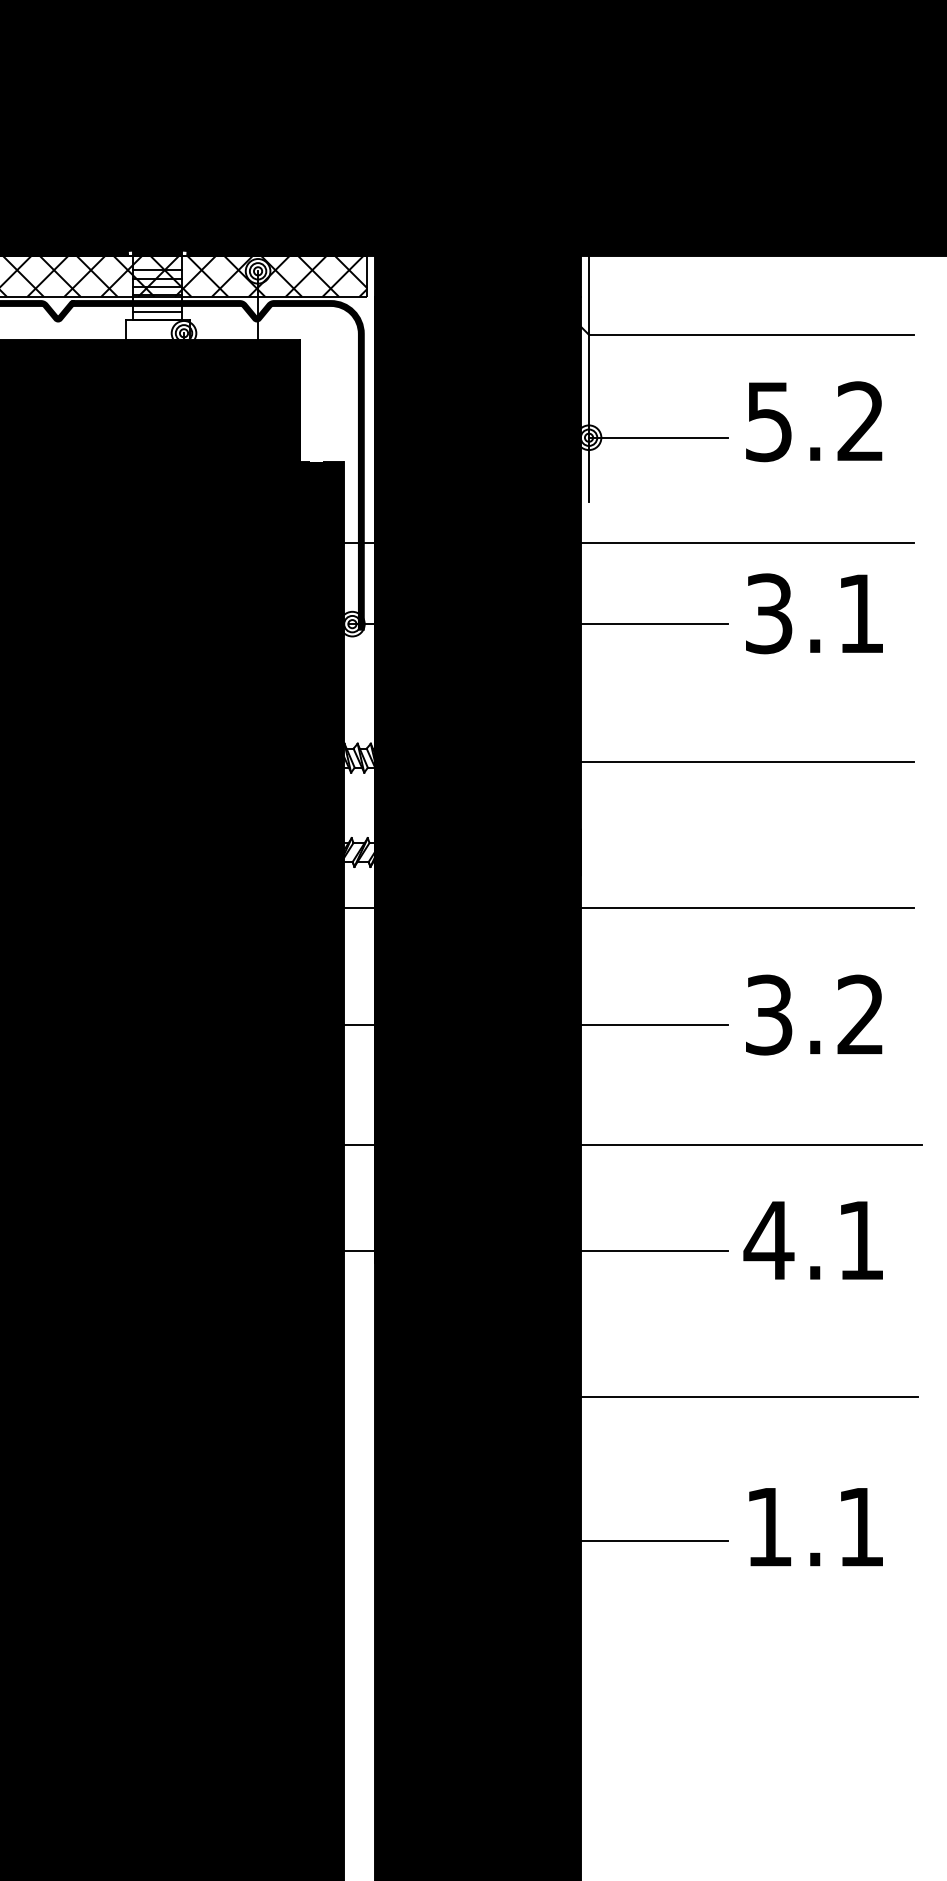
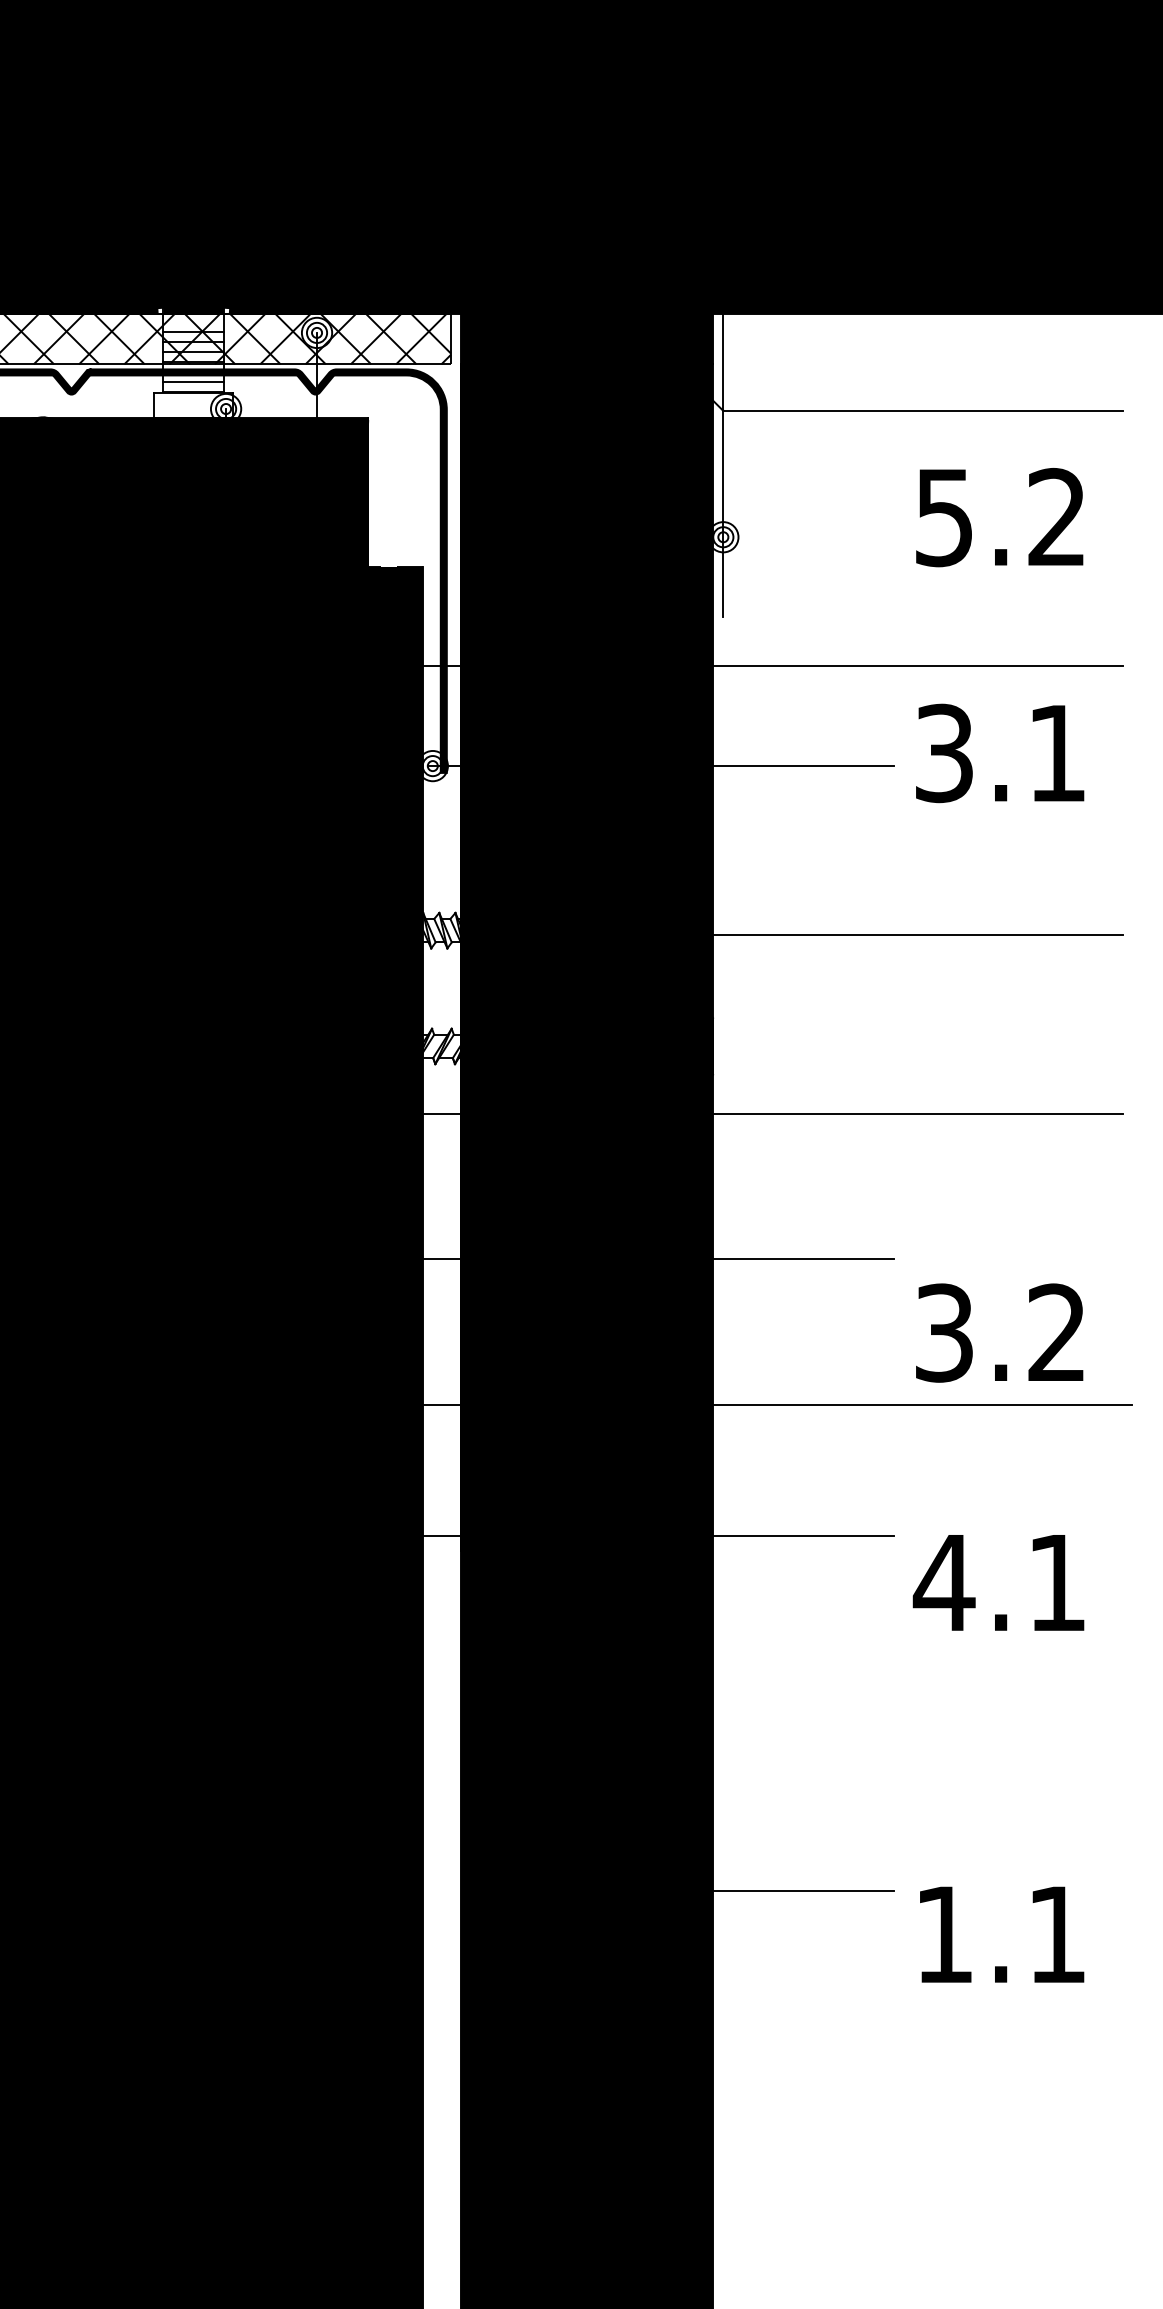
line: (658, 437) -> (808, 537), removed
text: (813, 1014) -> (999, 1332), moved
text: (813, 1240) -> (998, 1582), moved
line: (725, 1397) -> (891, 1715), removed
text: (816, 1526) -> (1002, 1934), moved

